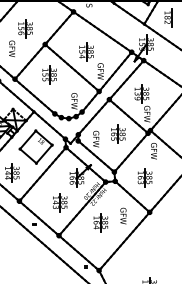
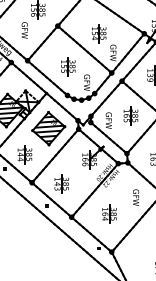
part: (49, 74) -> (68, 66), moved
hatch: (36, 147) -> (49, 129), added
part: (60, 202) -> (62, 184), moved
part: (100, 222) -> (109, 214), moved

